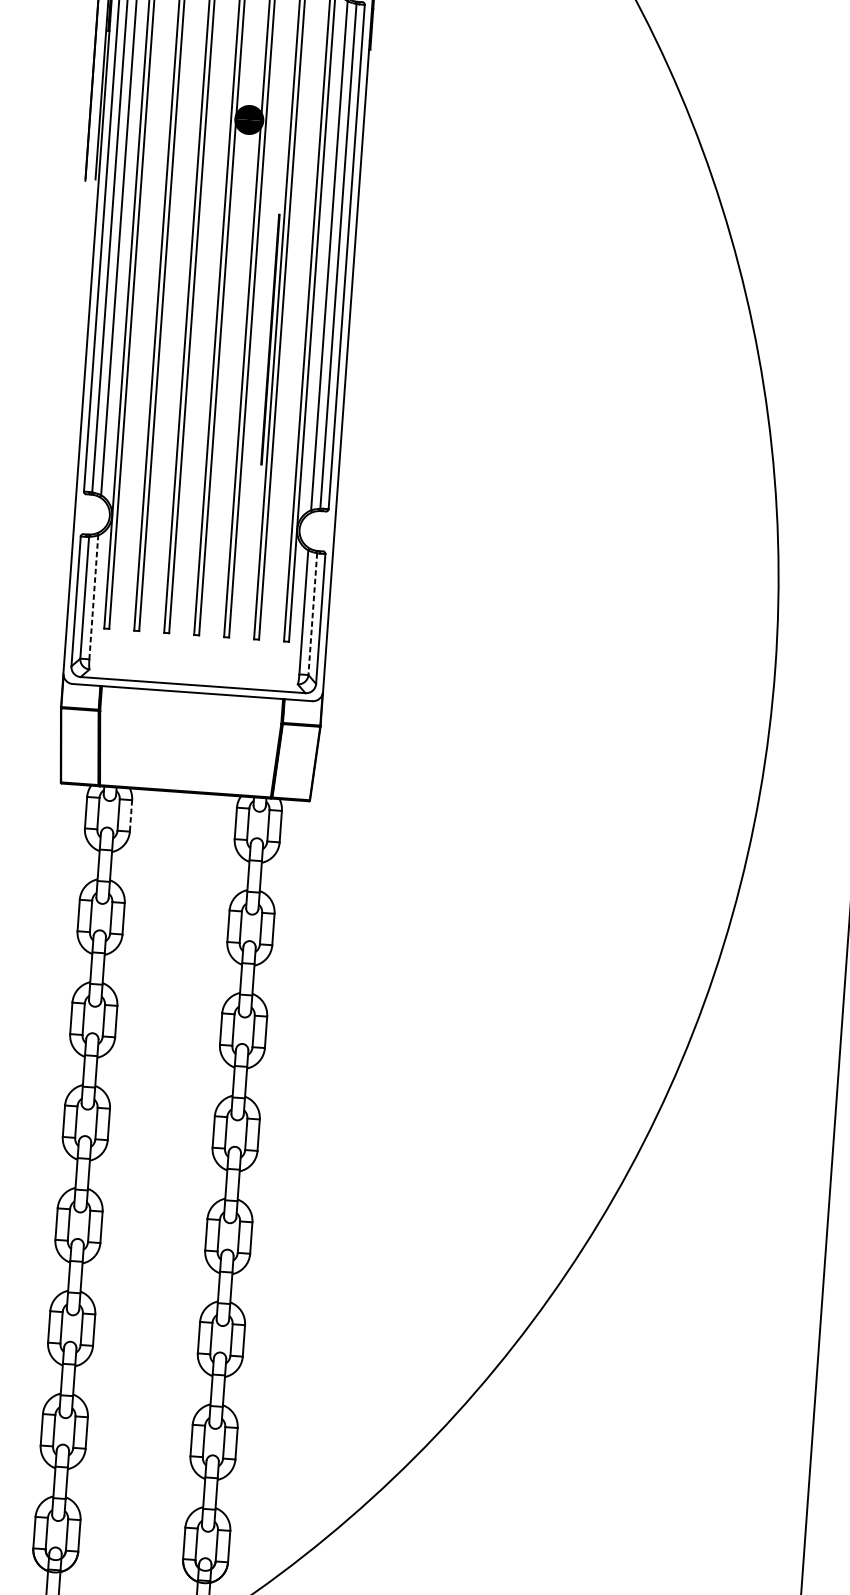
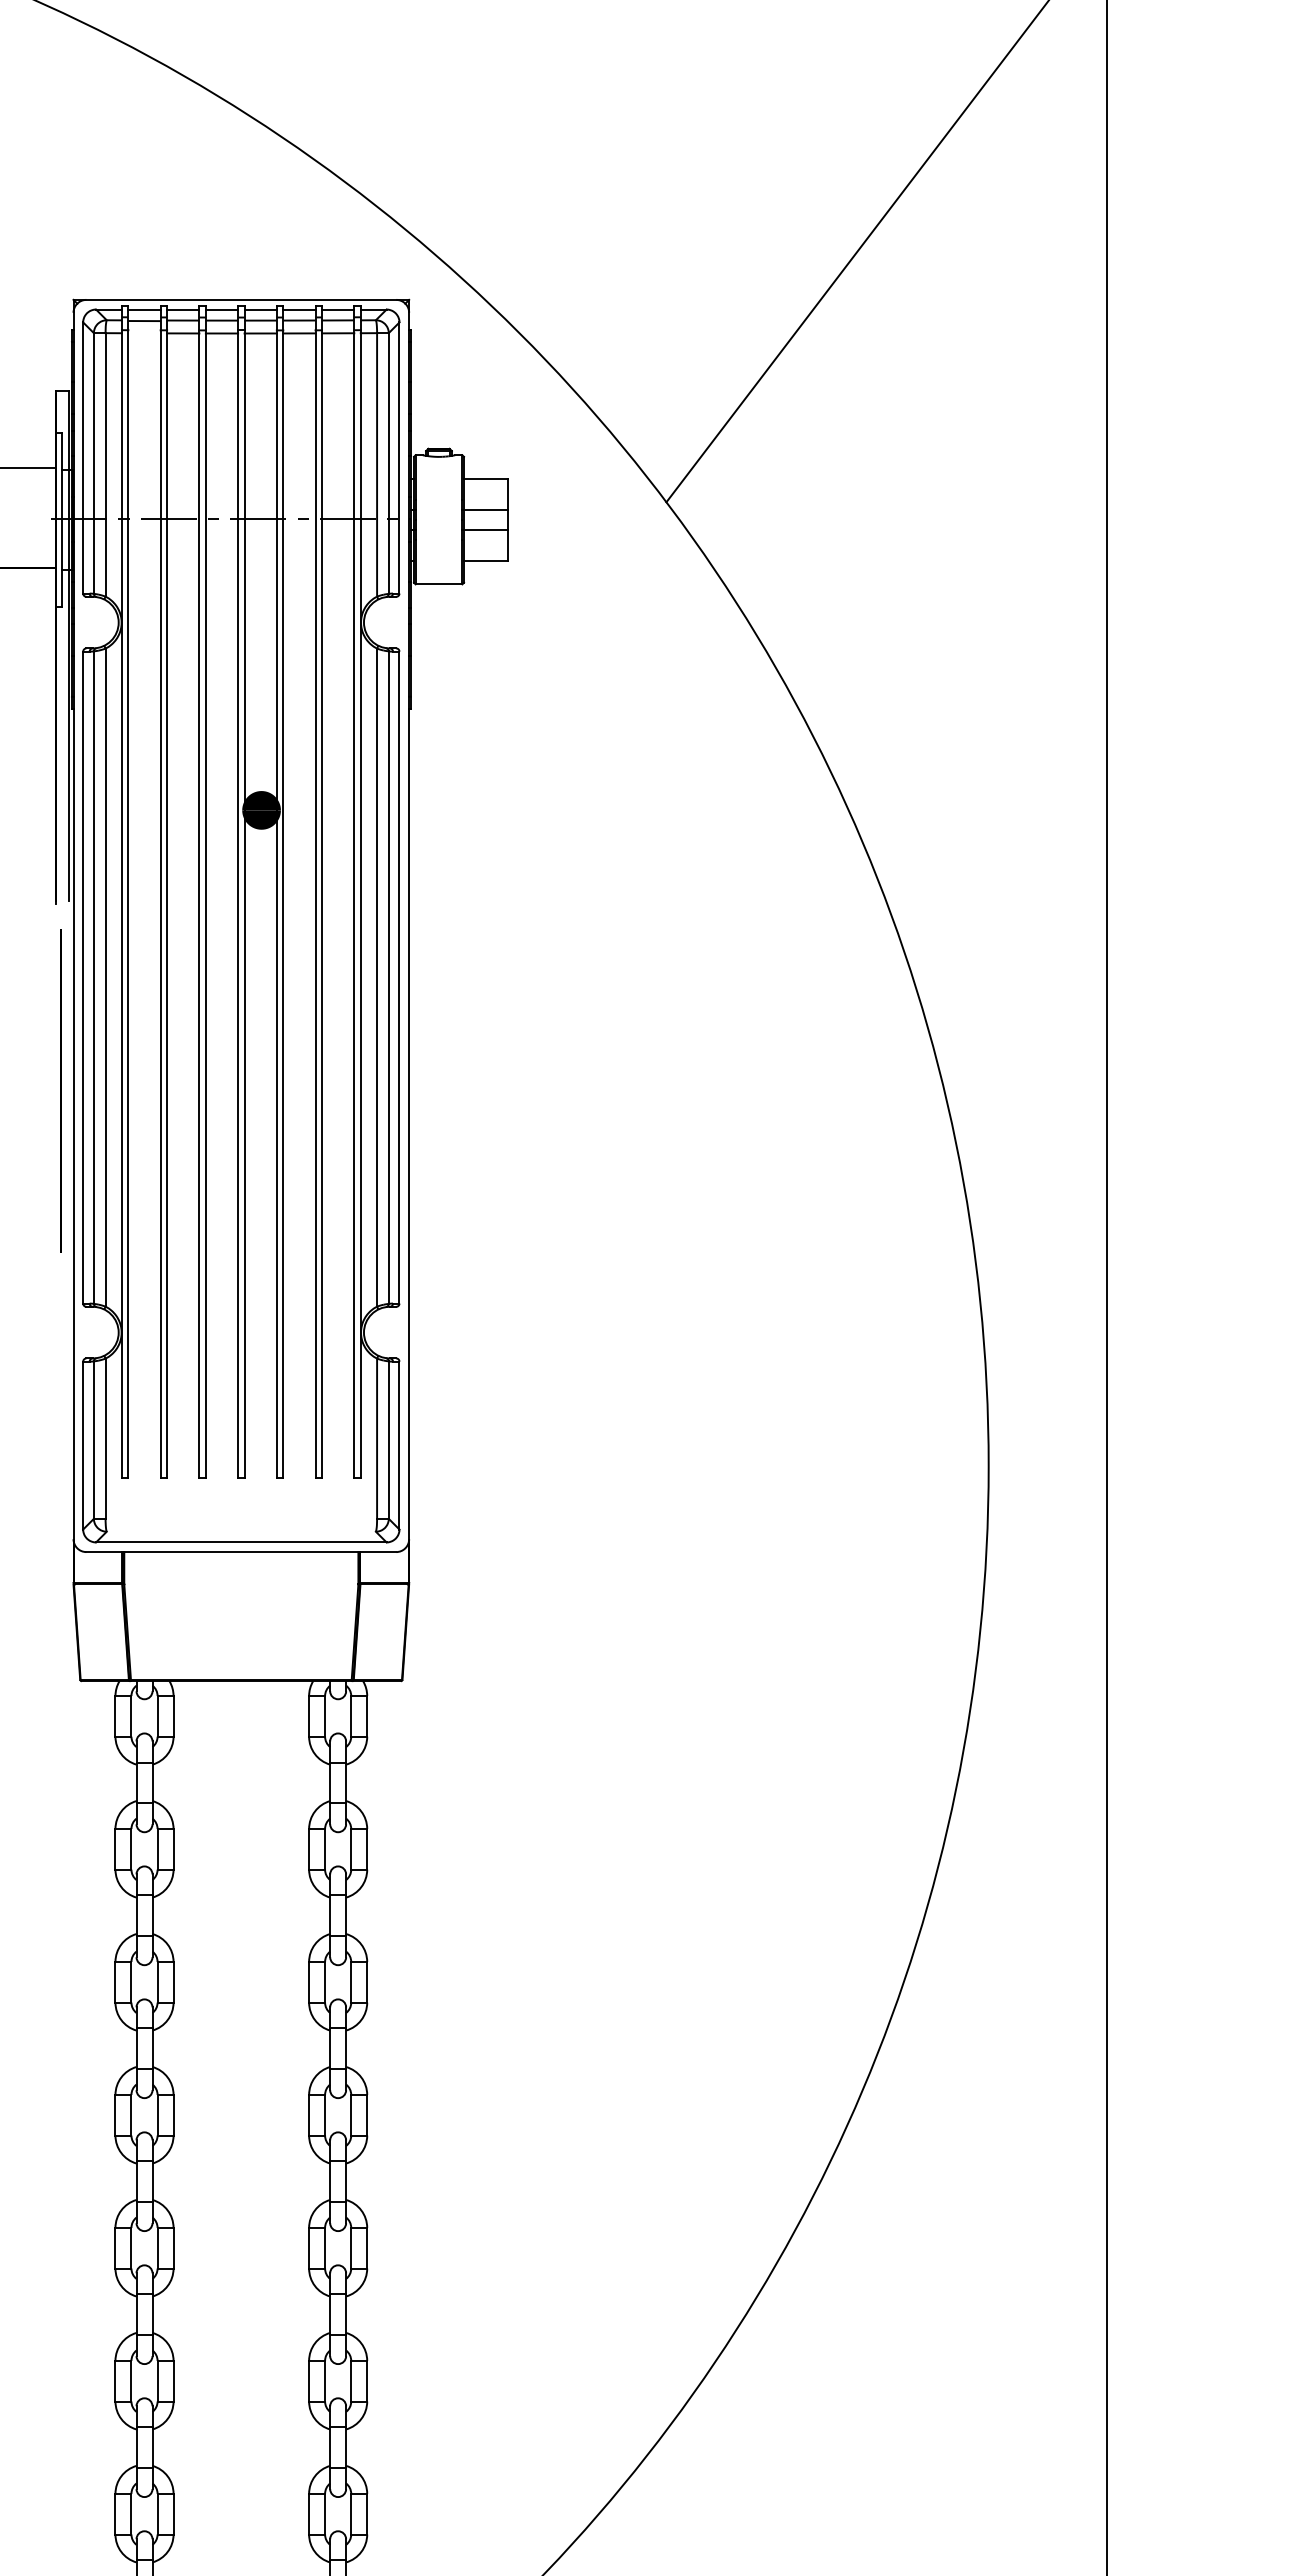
line: (270, 339) -> (60, 1090), moved
line: (93, 597) -> (105, 1438), dashed -> solid
line: (312, 614) -> (388, 1440), dashed -> solid
line: (130, 816) -> (173, 1716), dashed -> solid

